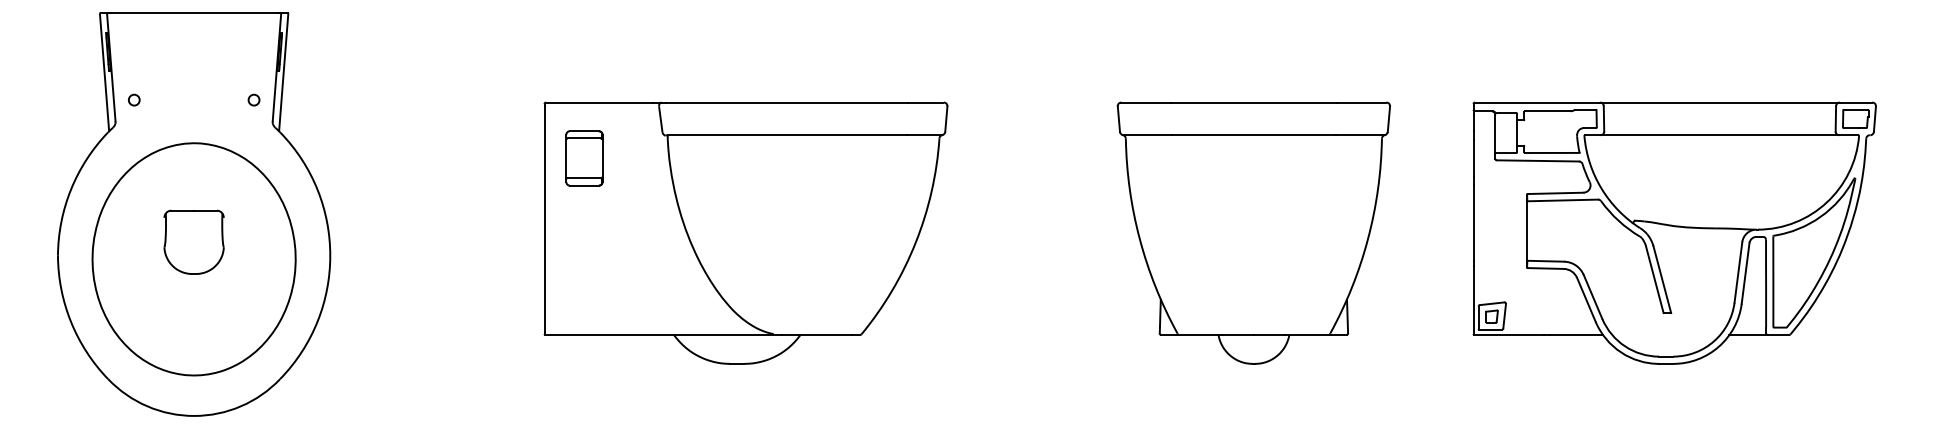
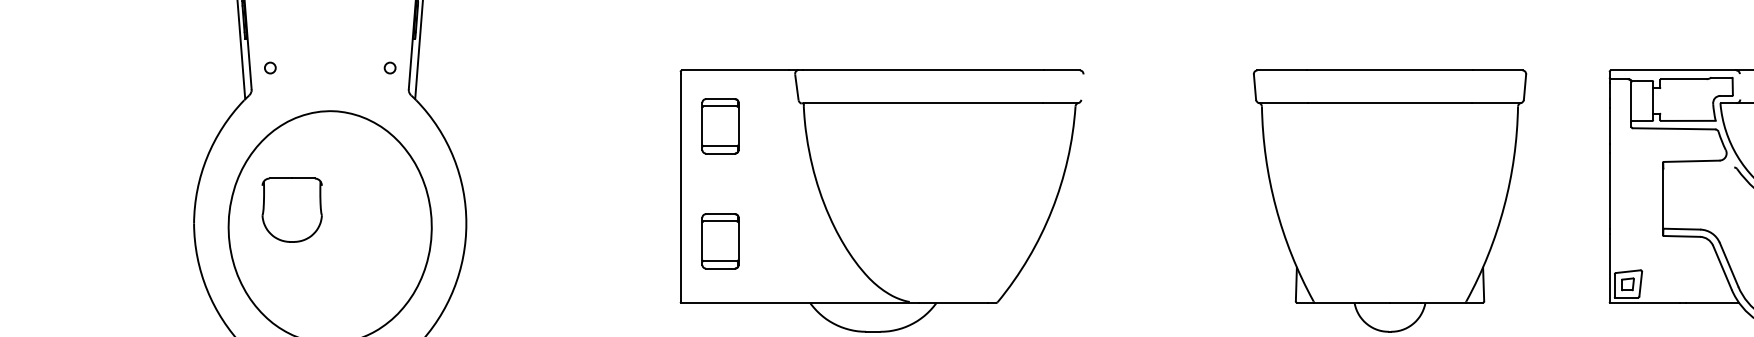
line: (946, 118) -> (1082, 86), removed
line: (1603, 118) -> (1739, 86), removed
line: (1562, 200) -> (1698, 168), removed
part: (193, 241) -> (291, 209), moved
part: (584, 273) -> (720, 241), added

